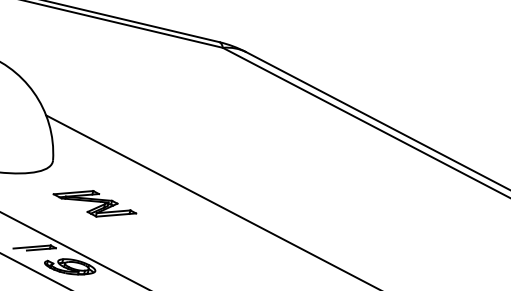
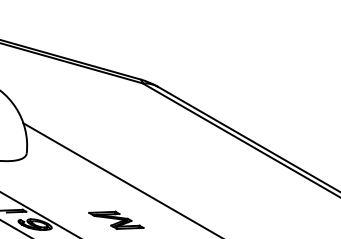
part: (95, 202) -> (116, 219), moved

